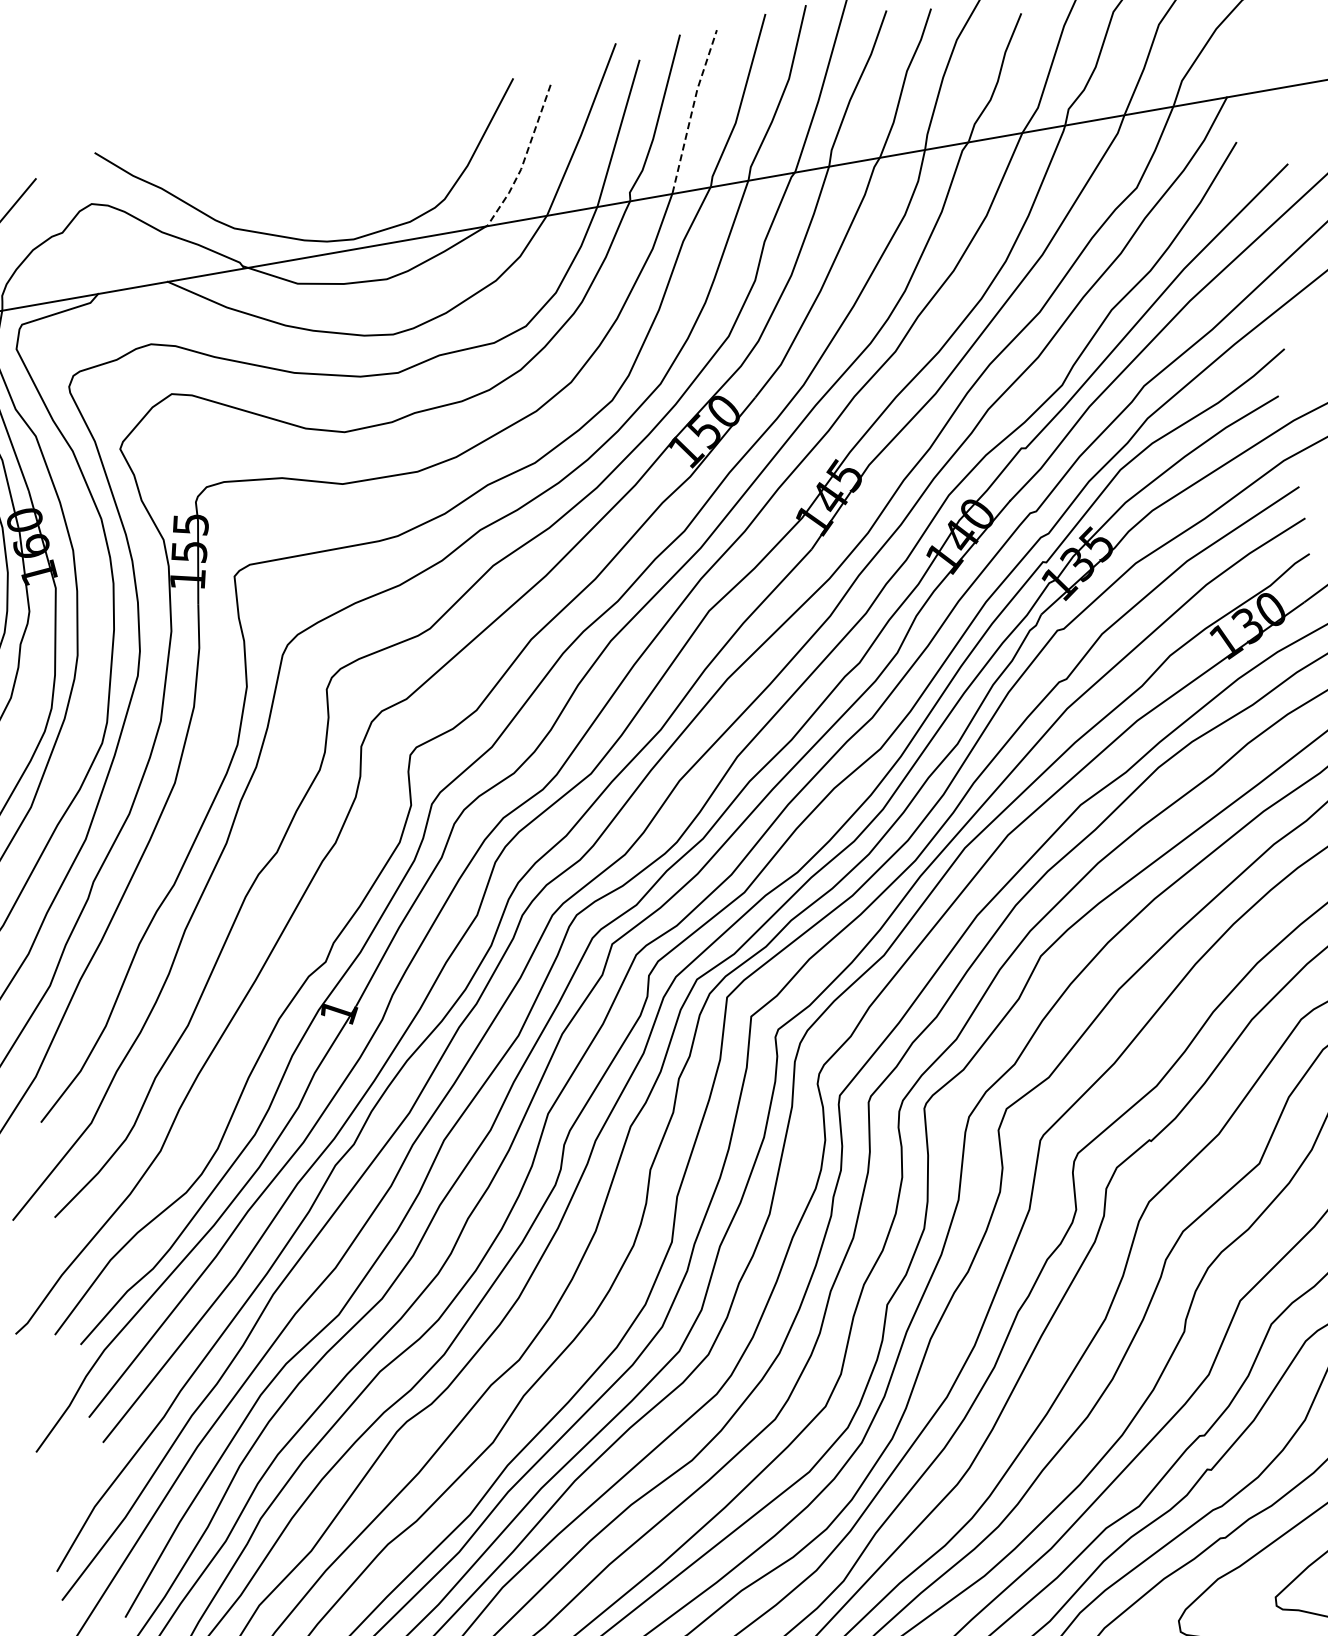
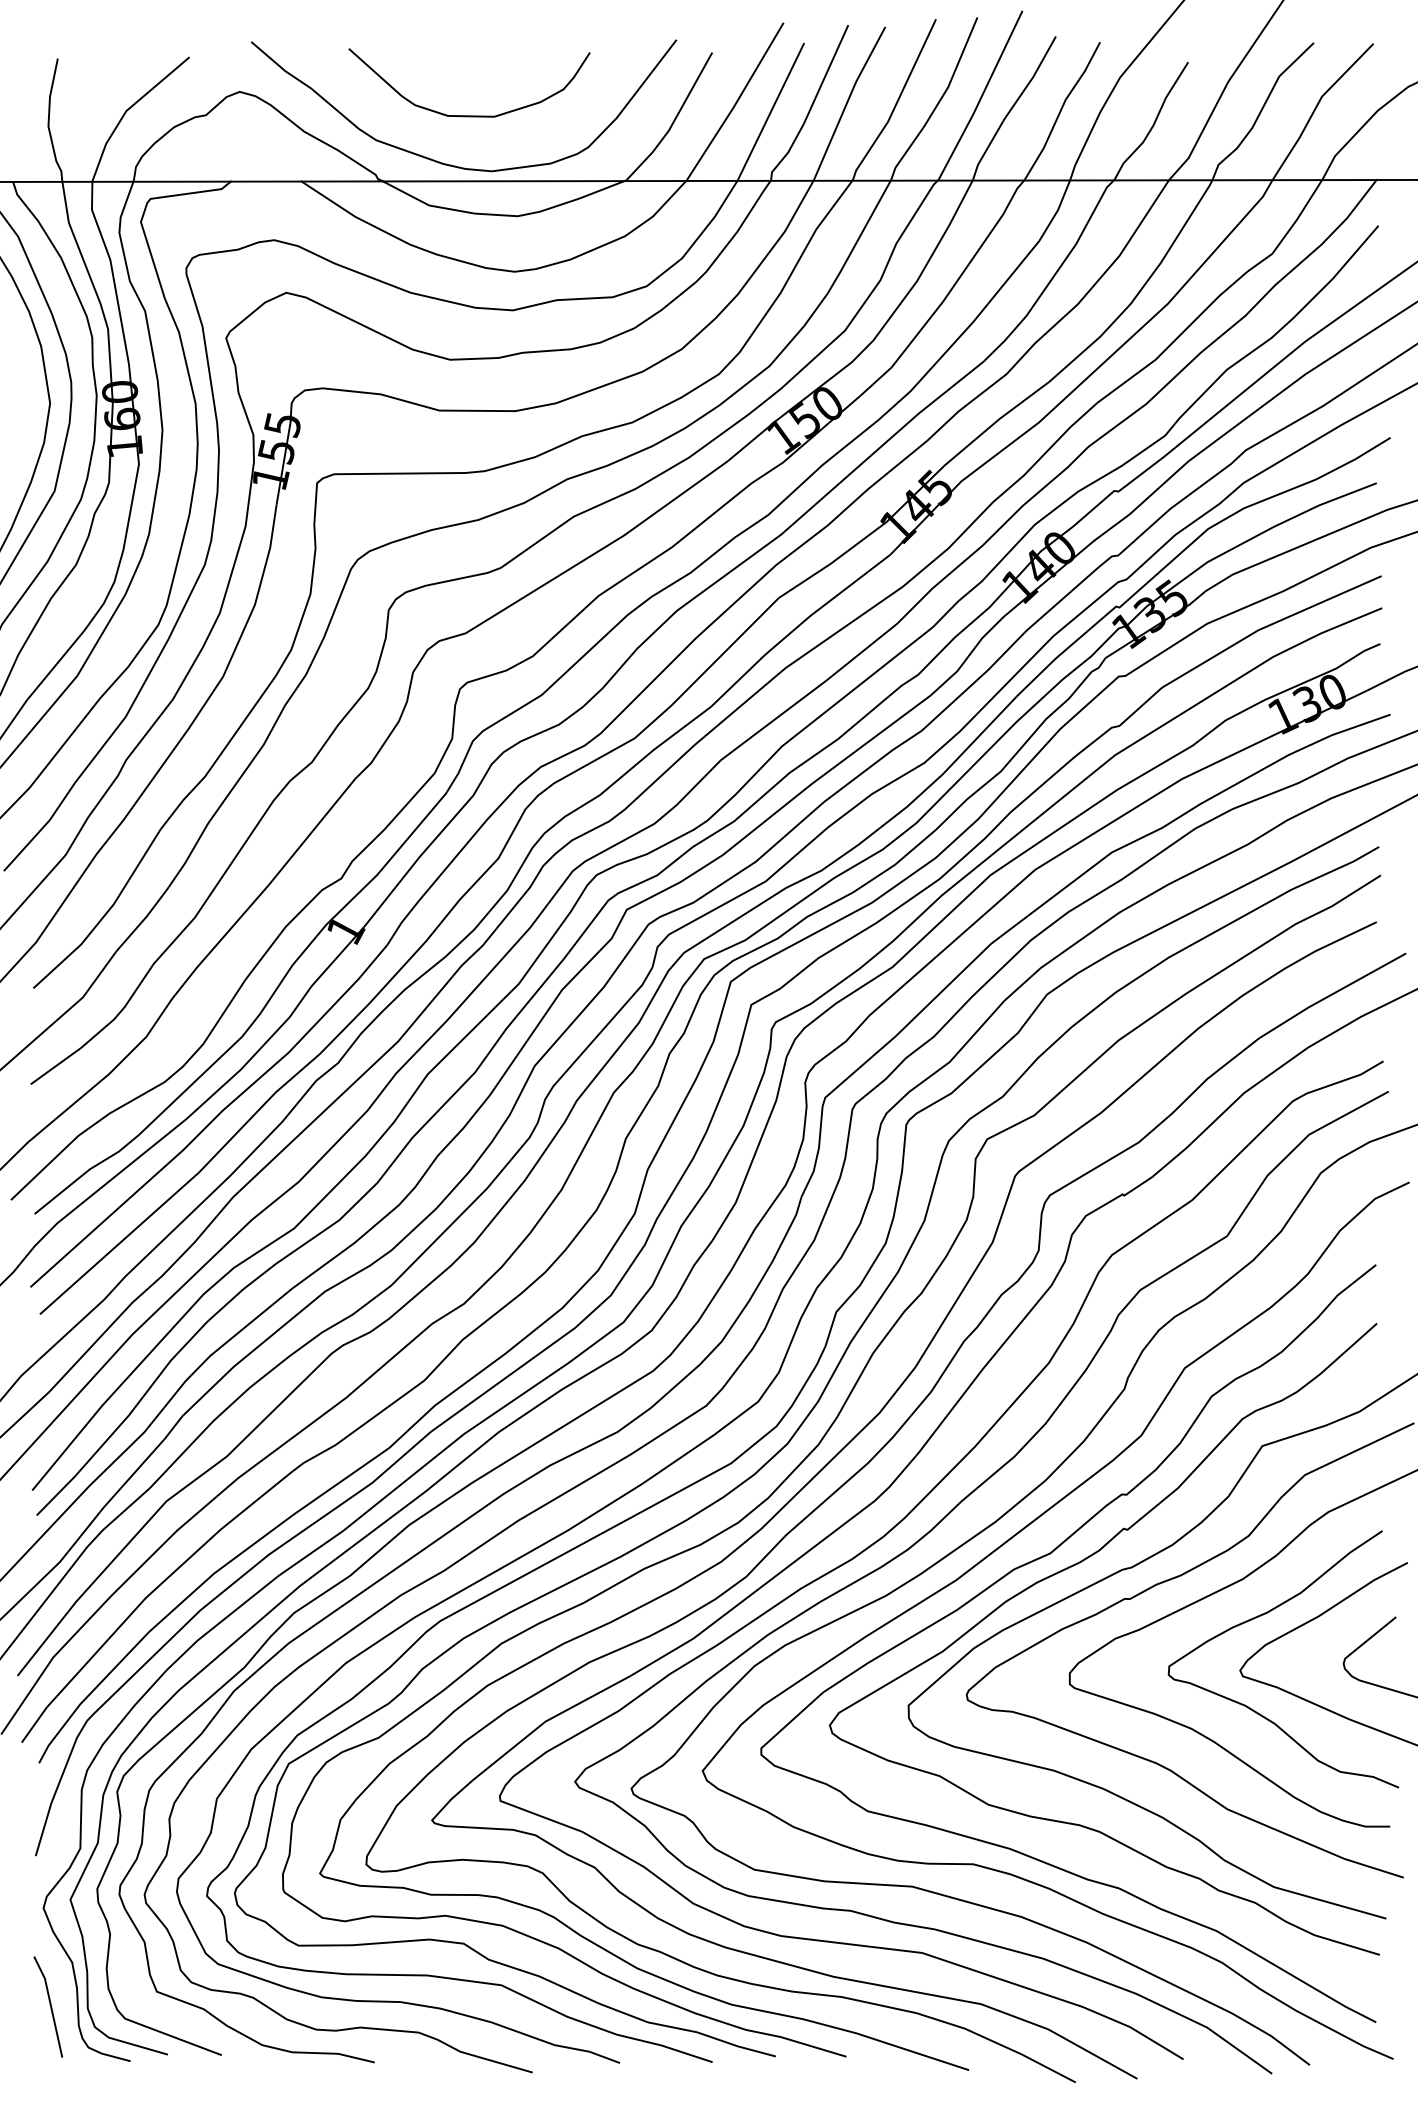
line: (692, 110) -> (847, 101), dashed -> solid
line: (525, 159) -> (674, 121), dashed -> solid
curve: (322, 188) -> (469, 115), added

